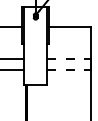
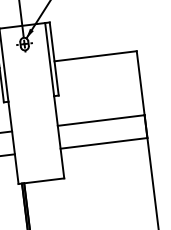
line: (68, 58) -> (100, 119), dashed -> solid
line: (68, 70) -> (103, 143), dashed -> solid

